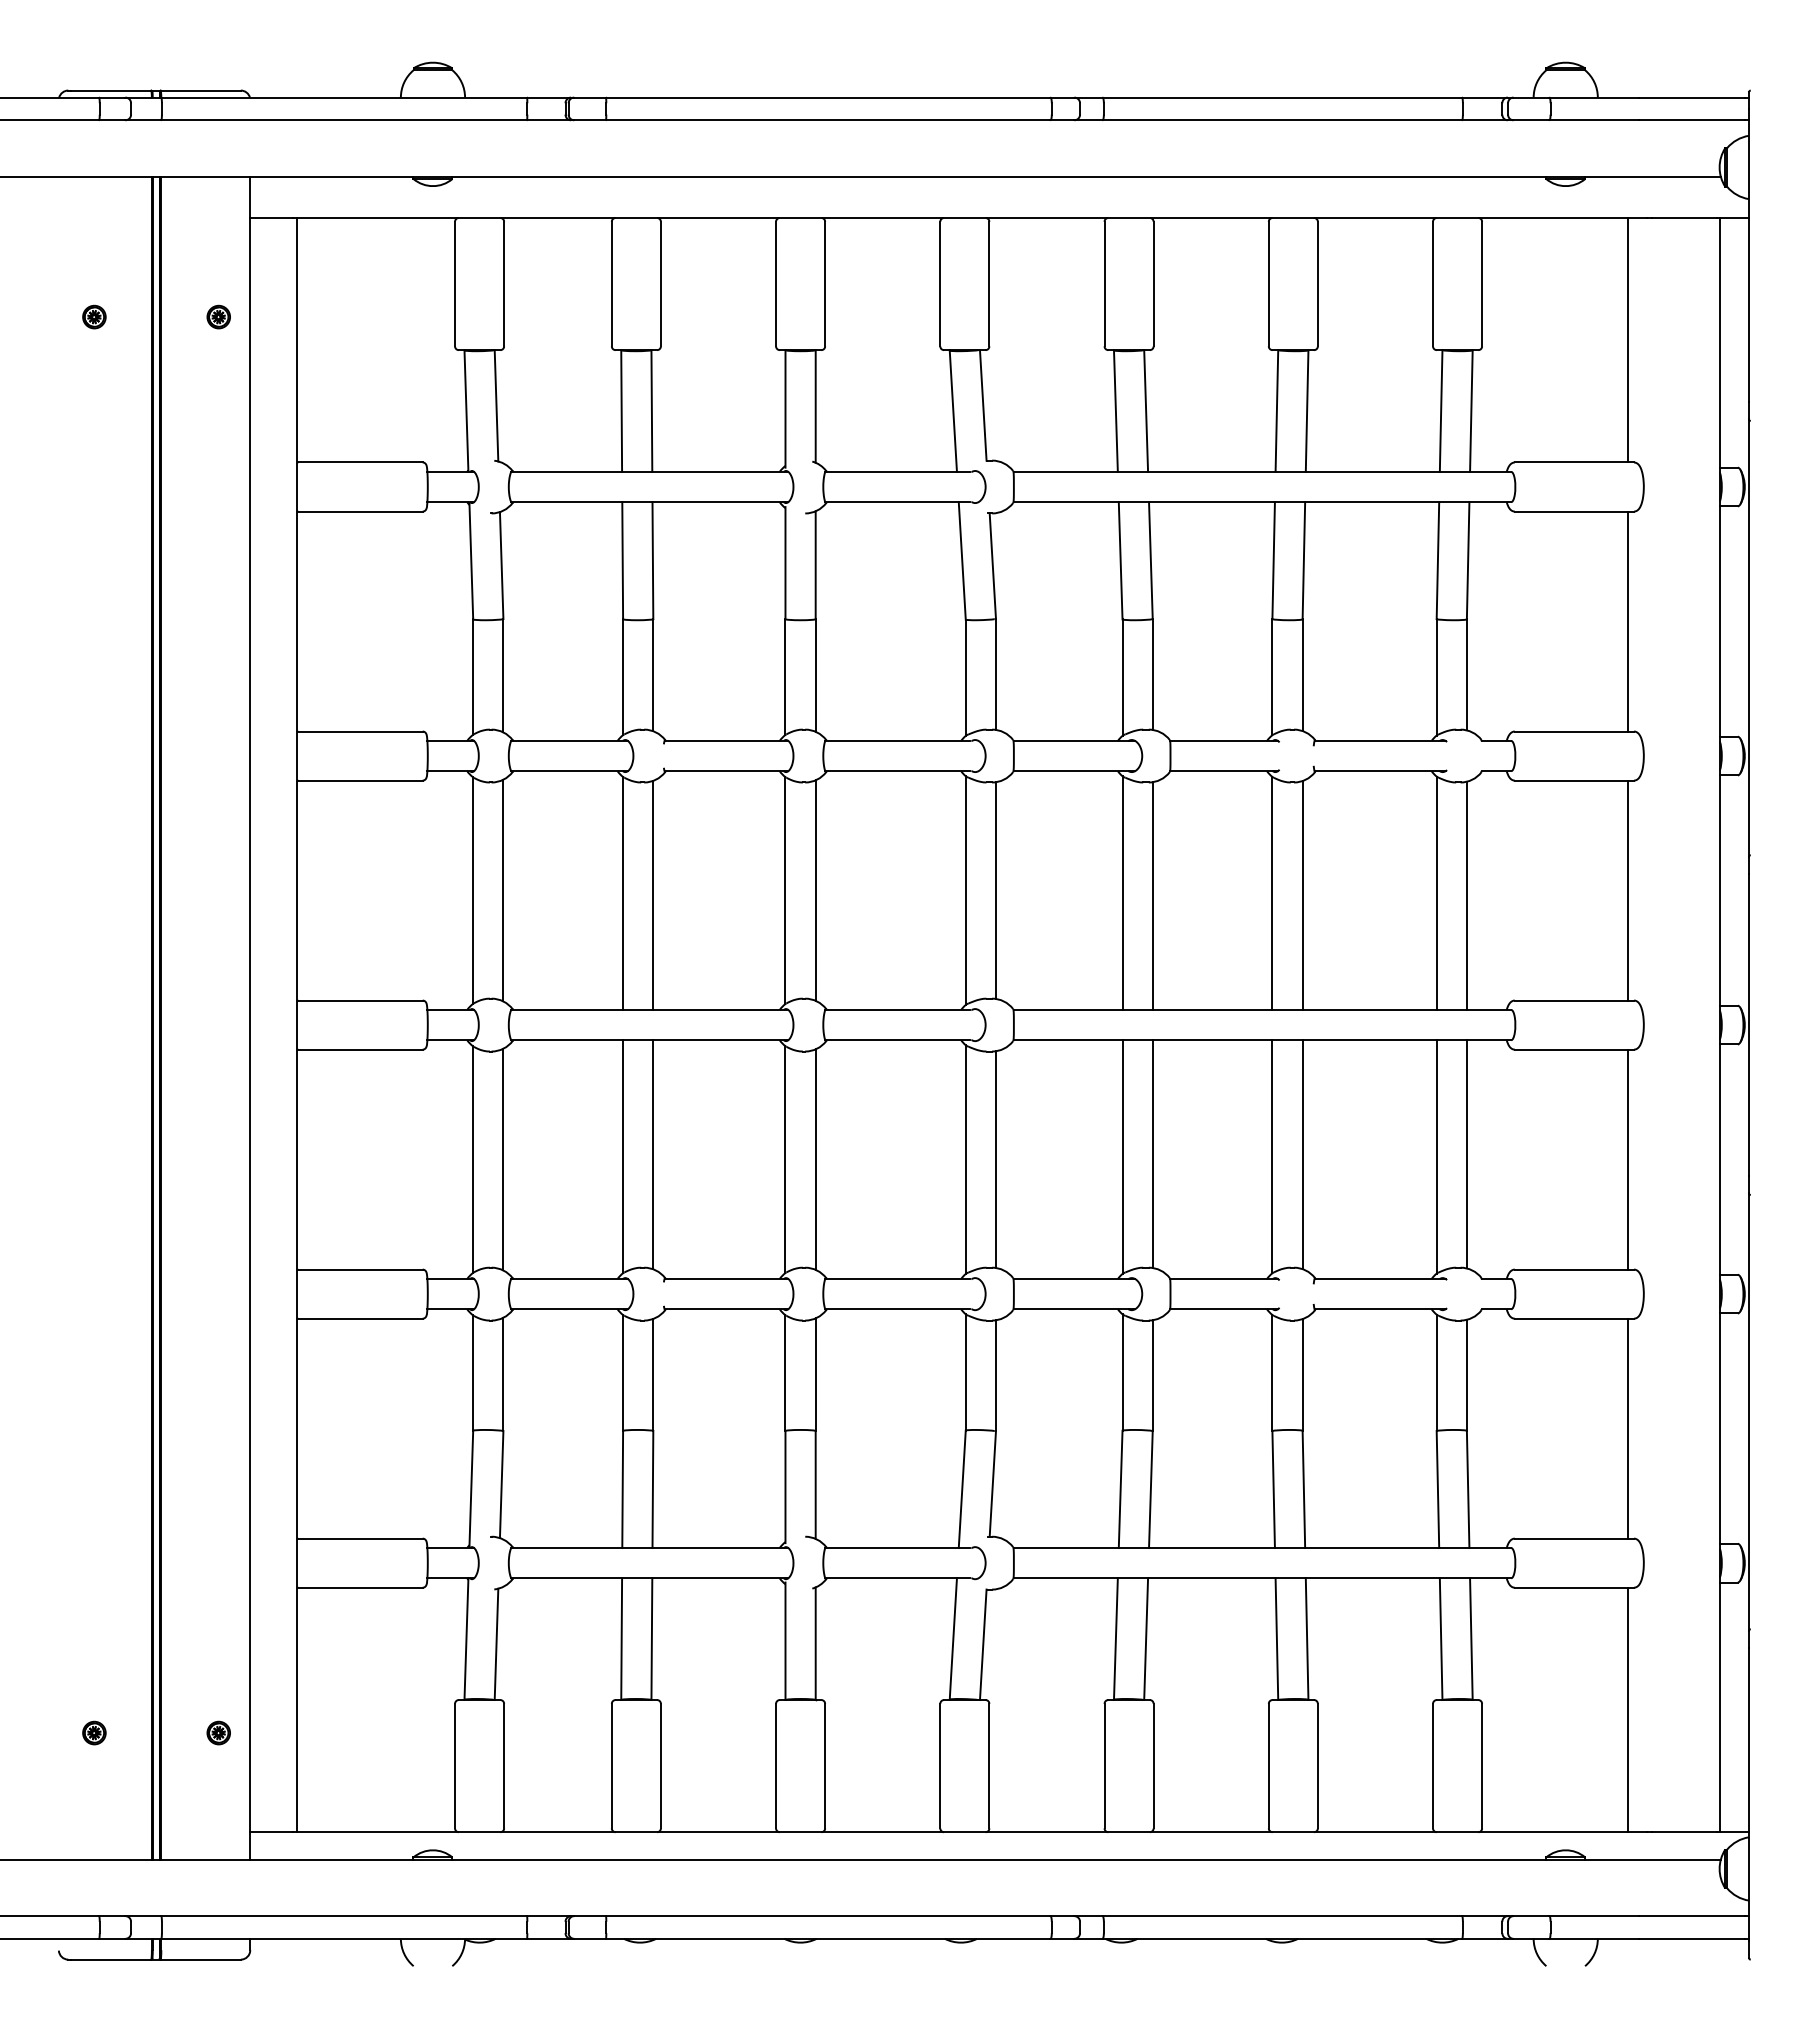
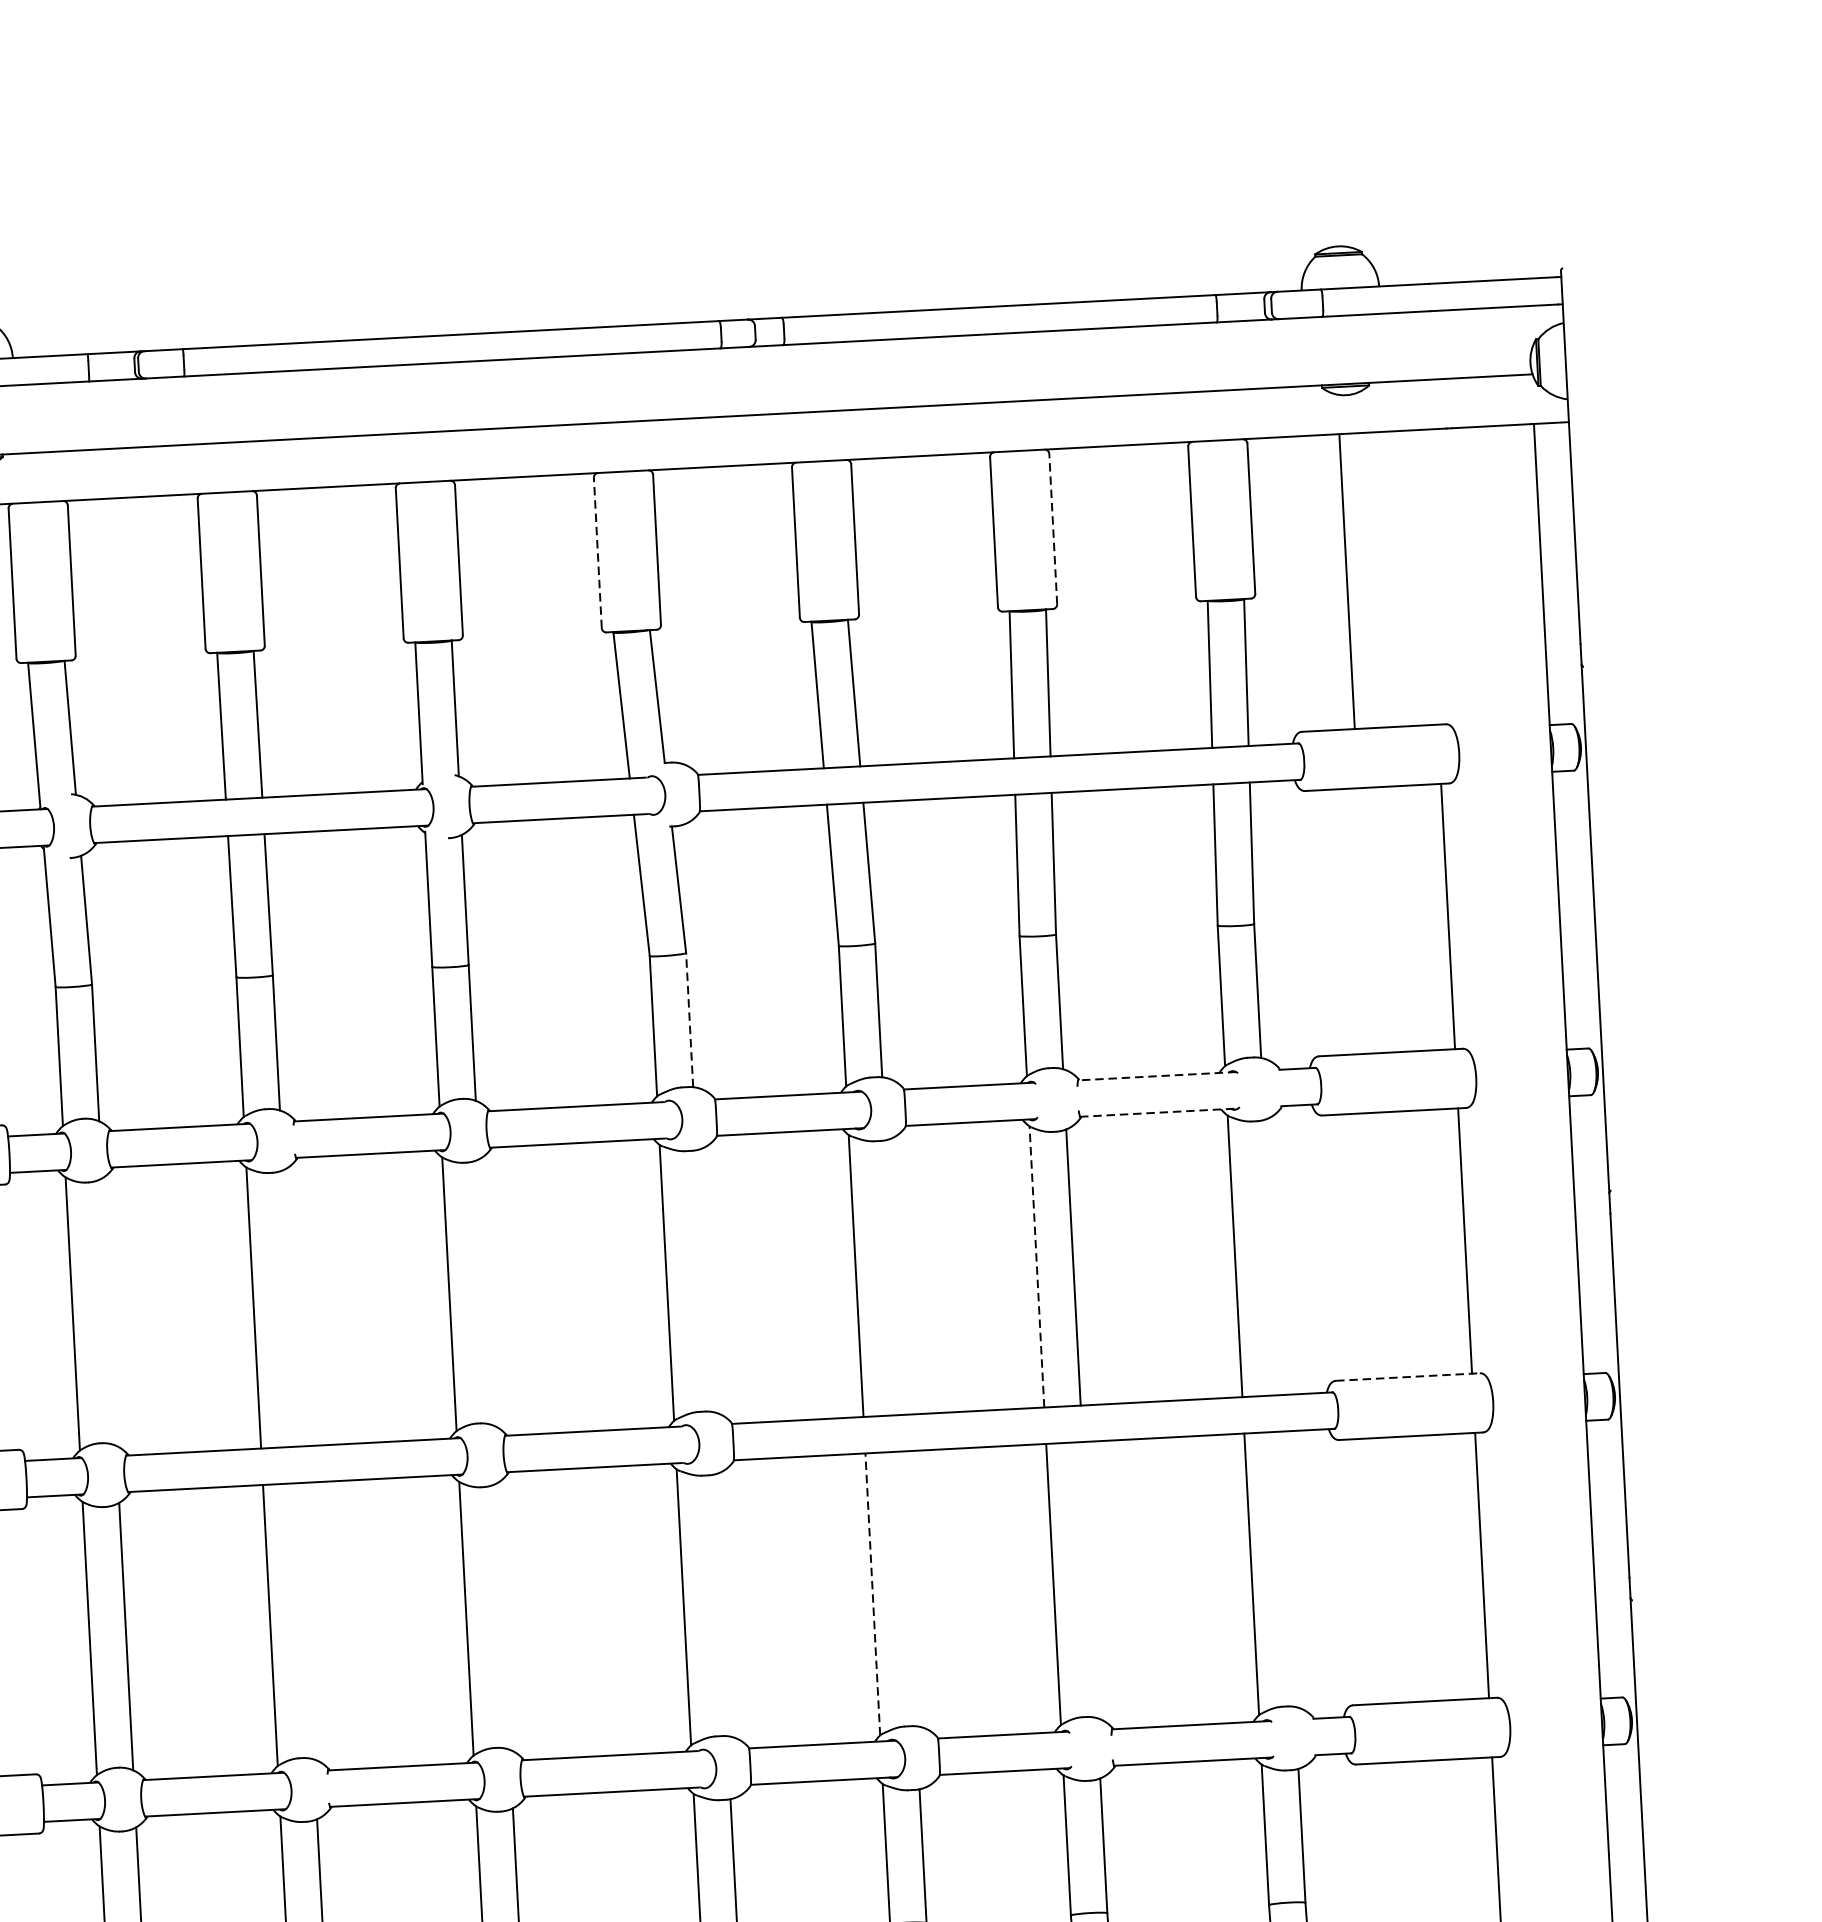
line: (940, 283) -> (598, 552), solid -> dashed
line: (1317, 283) -> (1052, 528), solid -> dashed
line: (1627, 340) -> (1347, 581), moved
line: (995, 674) -> (689, 1020), solid -> dashed
line: (1380, 740) -> (1157, 1075), solid -> dashed
line: (1380, 771) -> (1159, 1113), solid -> dashed
line: (503, 890) -> (109, 1311), removed
line: (815, 890) -> (485, 1292), removed
line: (995, 890) -> (702, 1280), removed
line: (1272, 893) -> (1037, 1267), solid -> dashed
line: (653, 895) -> (290, 1308), removed
line: (1466, 895) -> (1271, 1257), removed
line: (1152, 896) -> (892, 1278), removed
line: (1574, 1000) -> (1408, 1376), solid -> dashed
line: (653, 1154) -> (306, 1620), removed
line: (1152, 1154) -> (908, 1589), removed
line: (1302, 1154) -> (1089, 1579), removed
line: (1466, 1154) -> (1287, 1569), removed
line: (1122, 1157) -> (872, 1594), solid -> dashed
line: (815, 1159) -> (502, 1616), removed
line: (995, 1159) -> (719, 1605), removed

